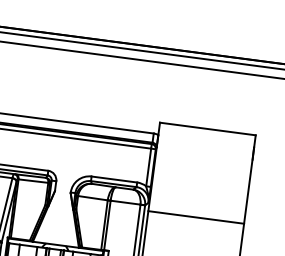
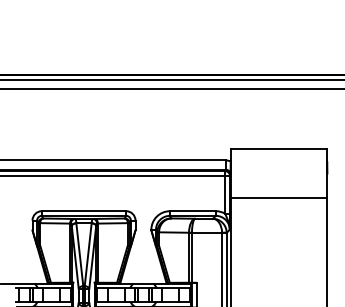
line: (195, 217) -> (278, 198), moved

